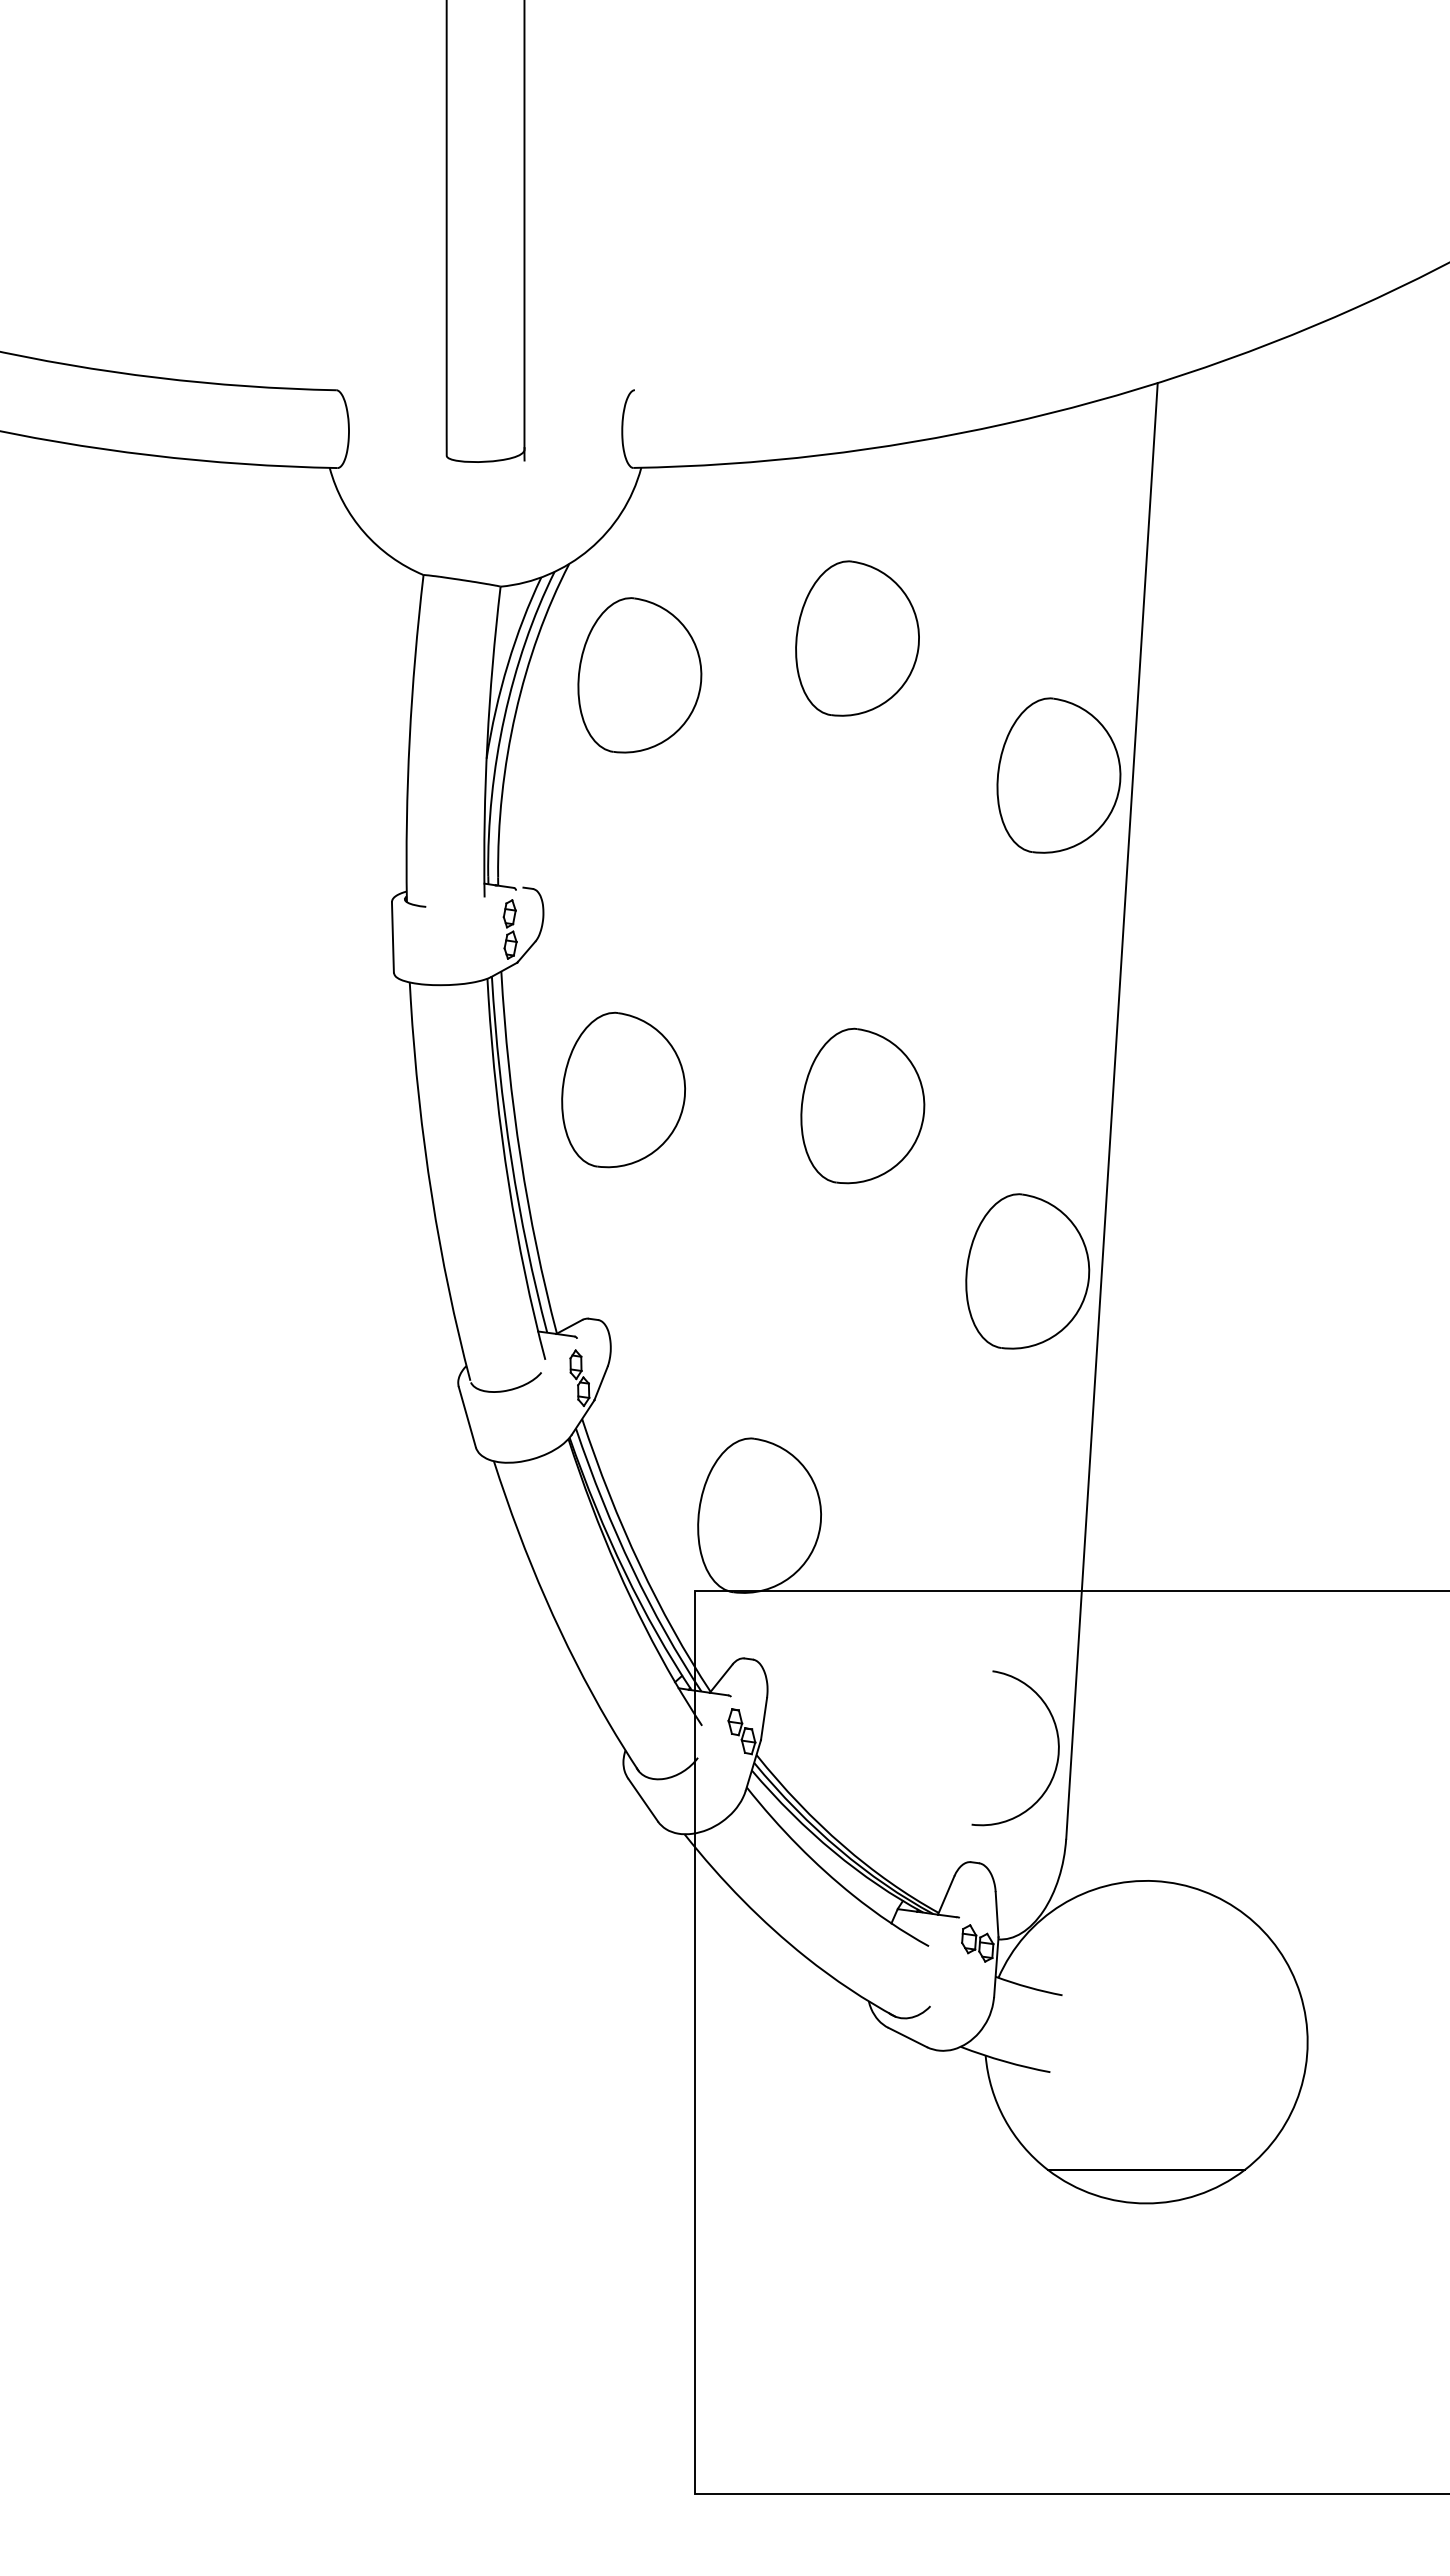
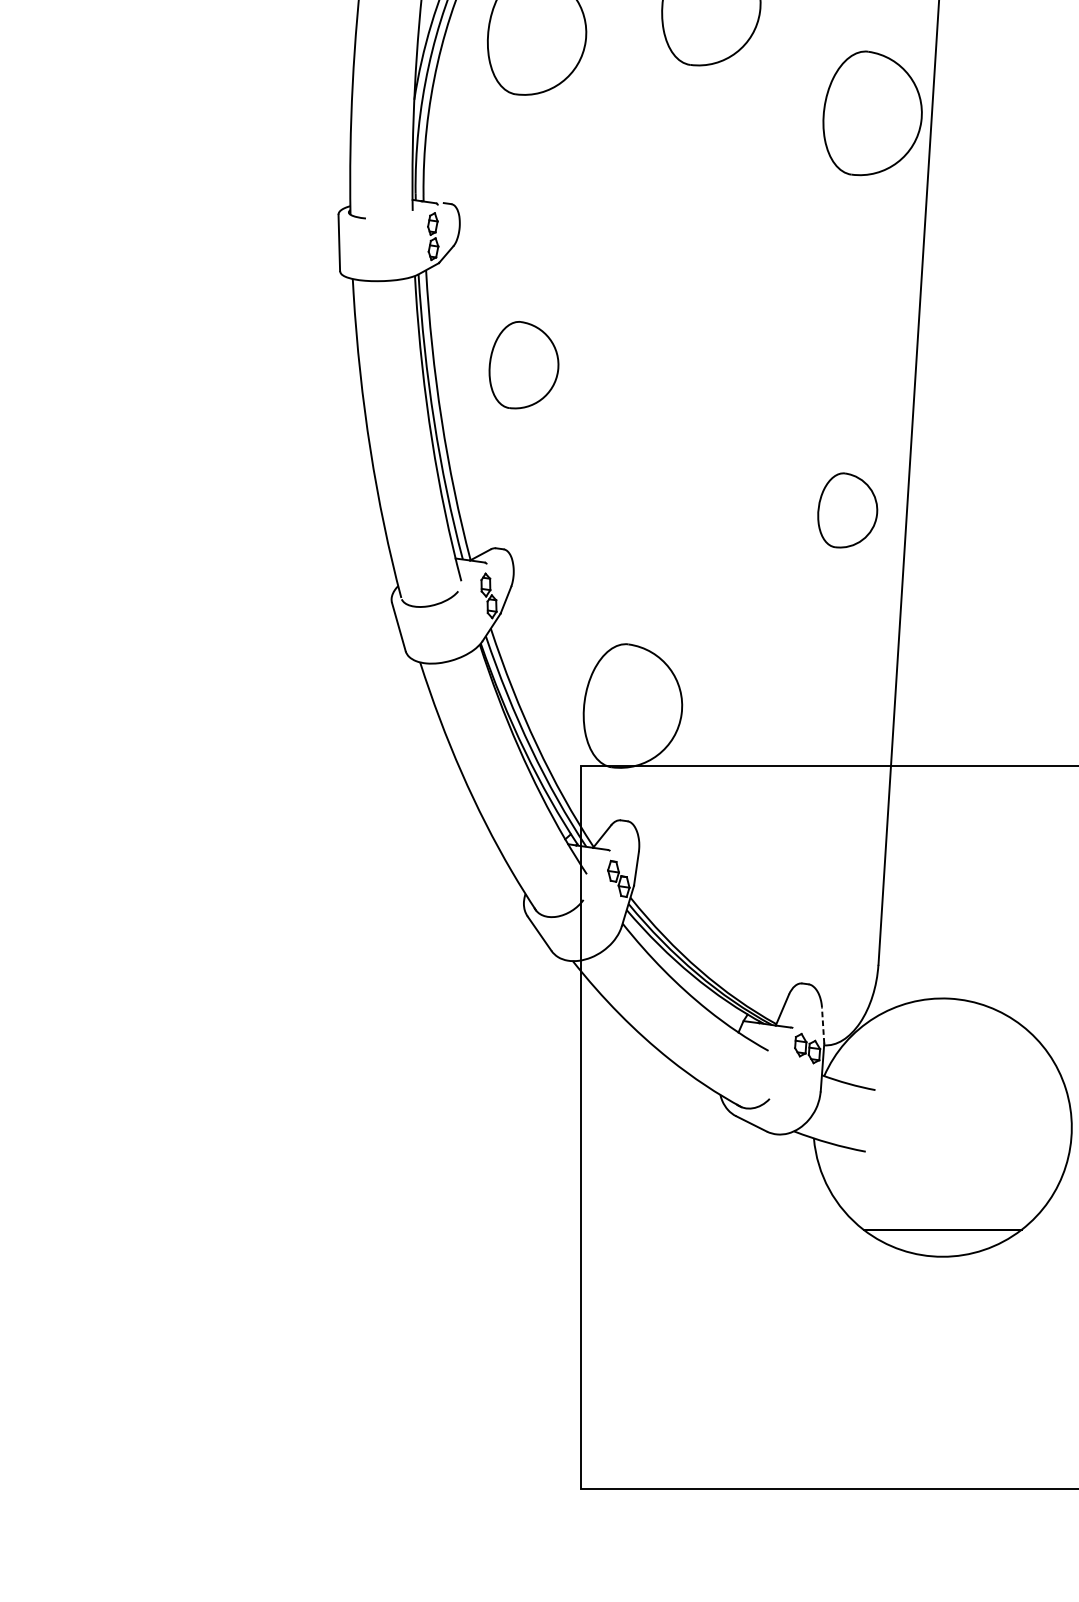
part: (623, 1089) -> (523, 364), size x0.7
part: (862, 1105) -> (715, 377), removed
part: (1027, 1271) -> (847, 510), size x0.6
arc: (1057, 1750) -> (871, 894), removed
line: (997, 1914) -> (823, 1025), solid -> dashed

